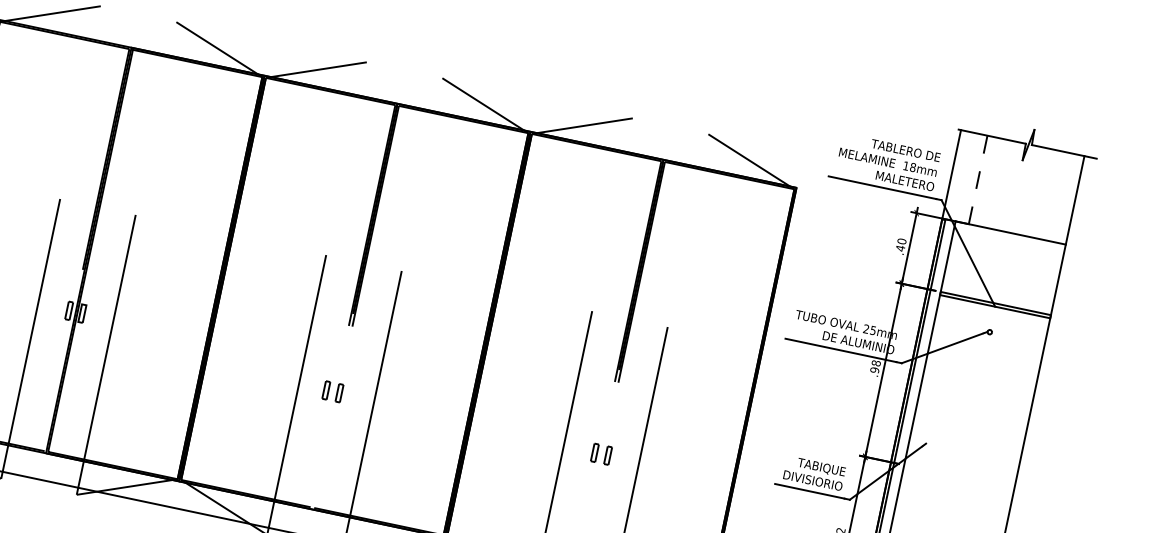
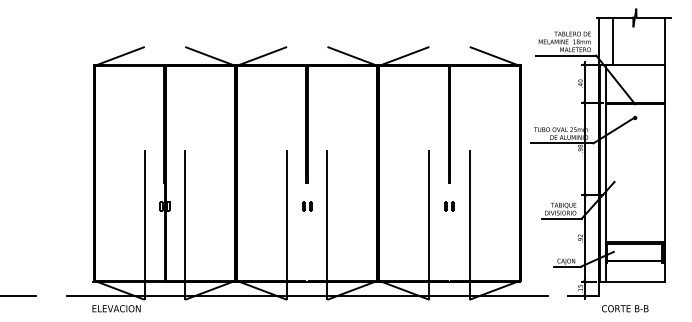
line: (977, 180) -> (612, 41), dashed -> solid
part: (333, 392) -> (307, 206), moved
part: (601, 454) -> (449, 206), moved

